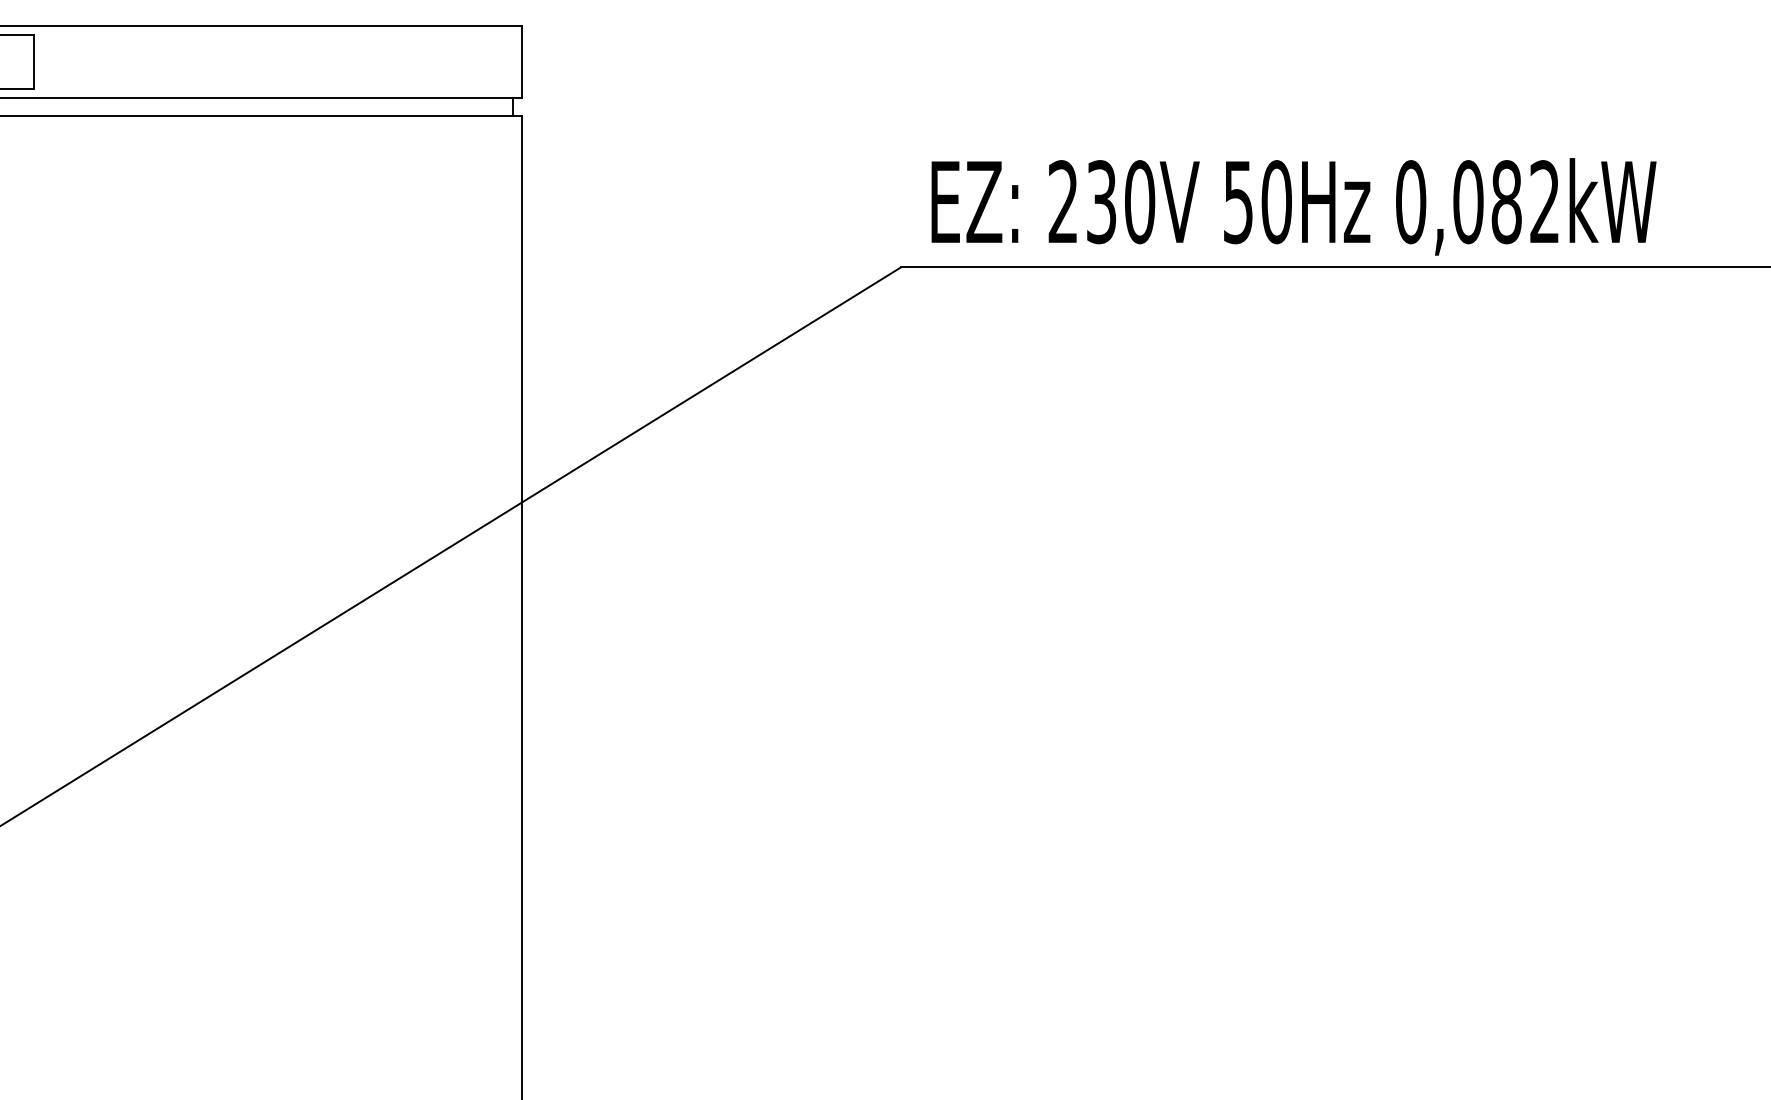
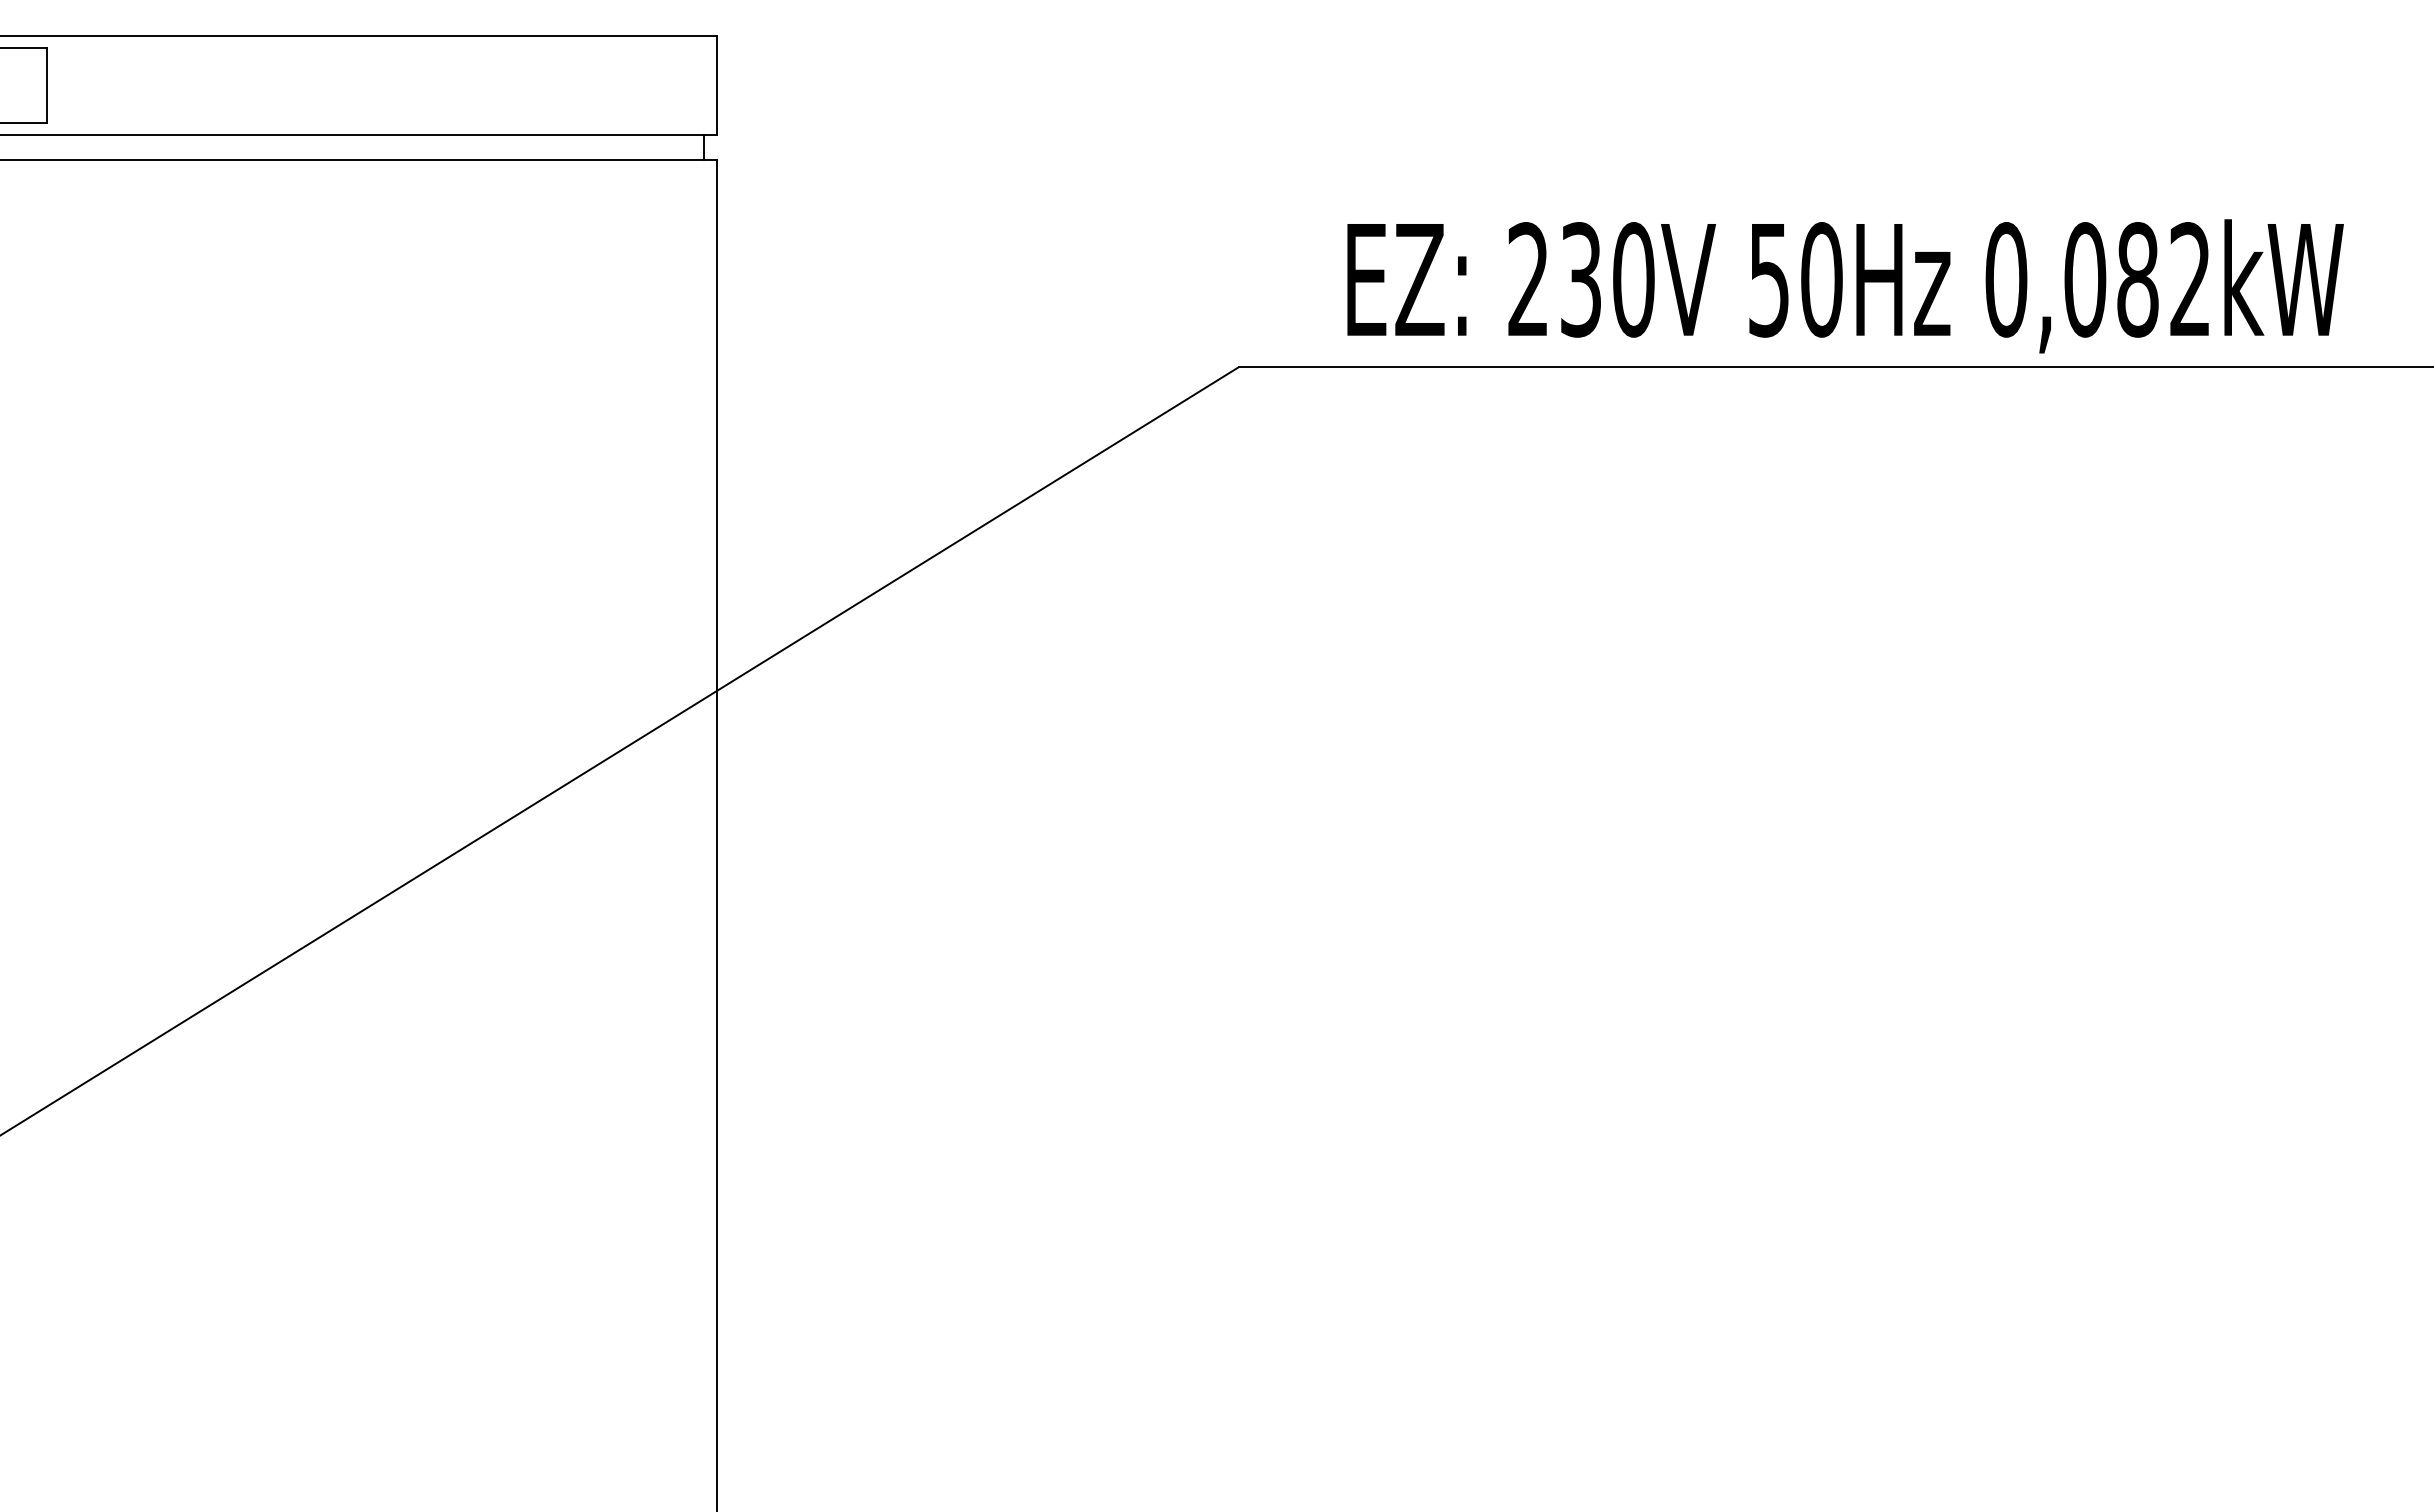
text: (1293, 206) -> (1845, 286), moved

